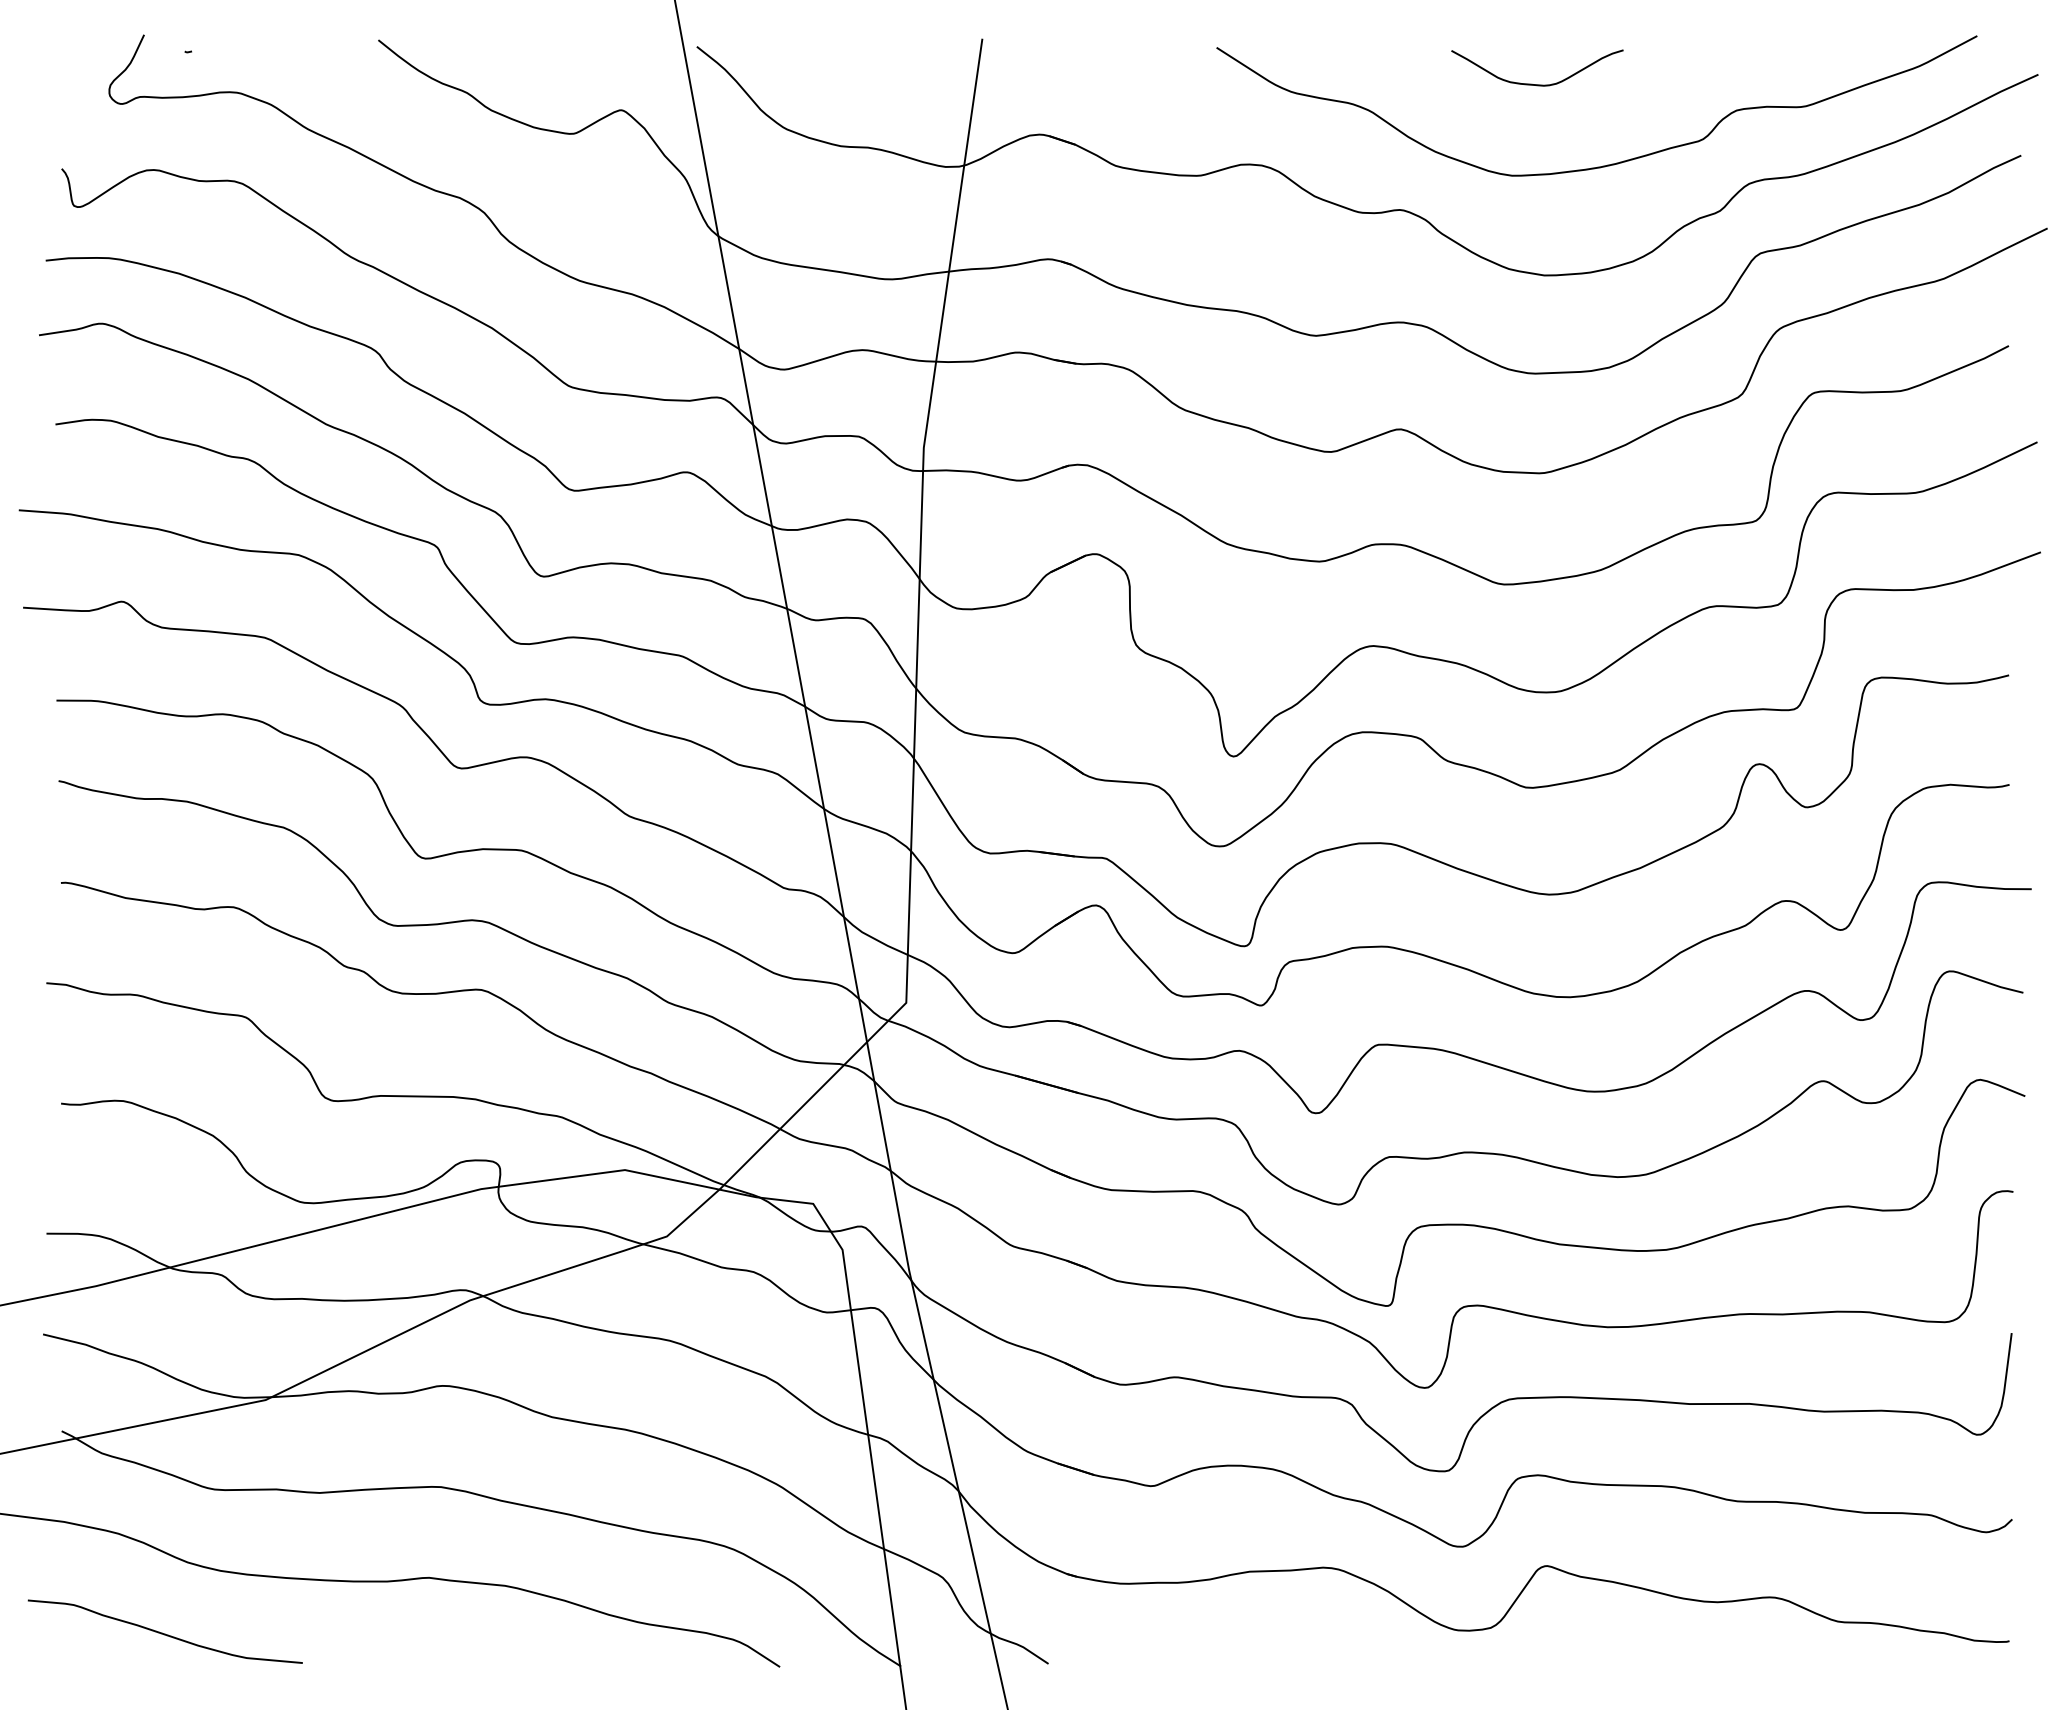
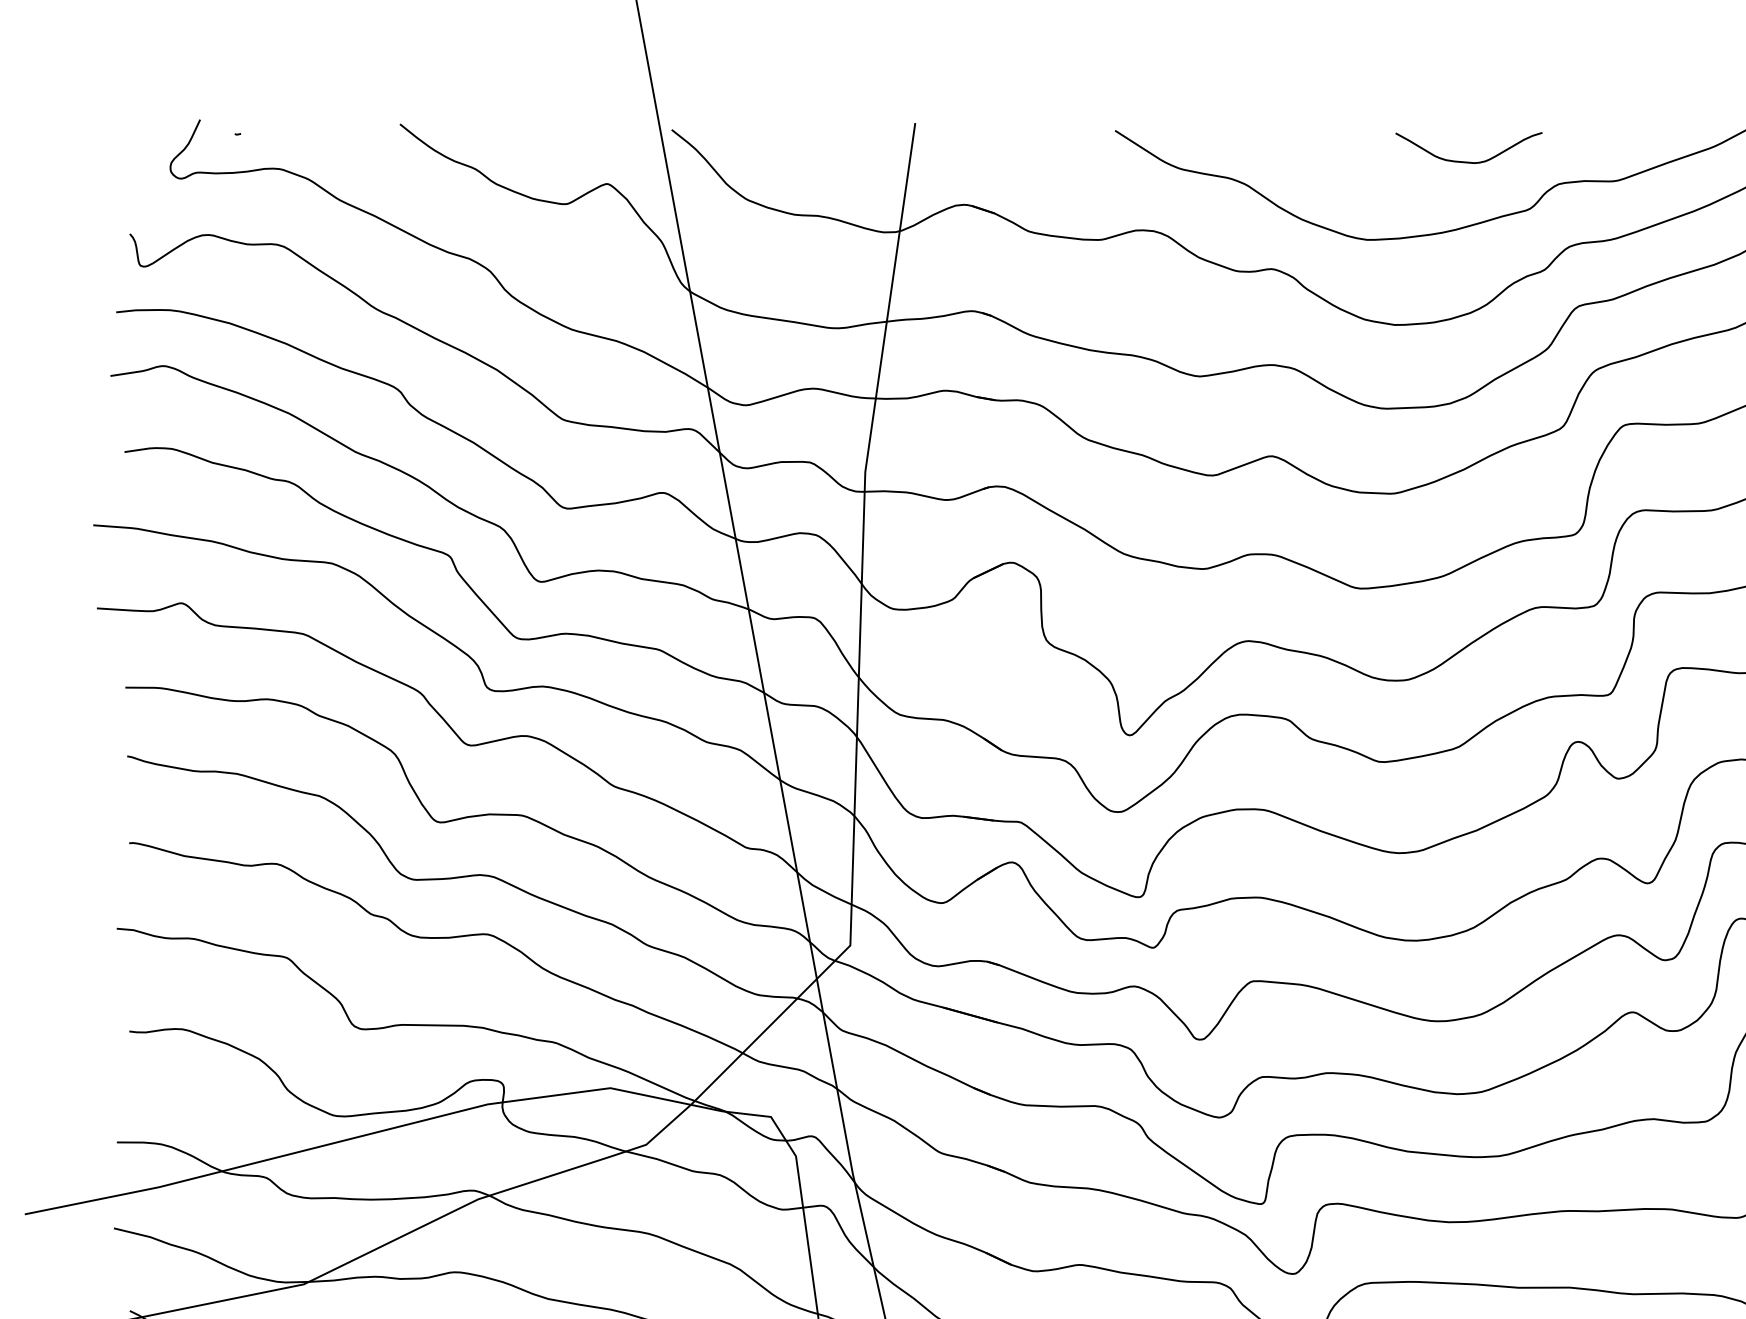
curve: (1532, 83) -> (1464, 161), moved

